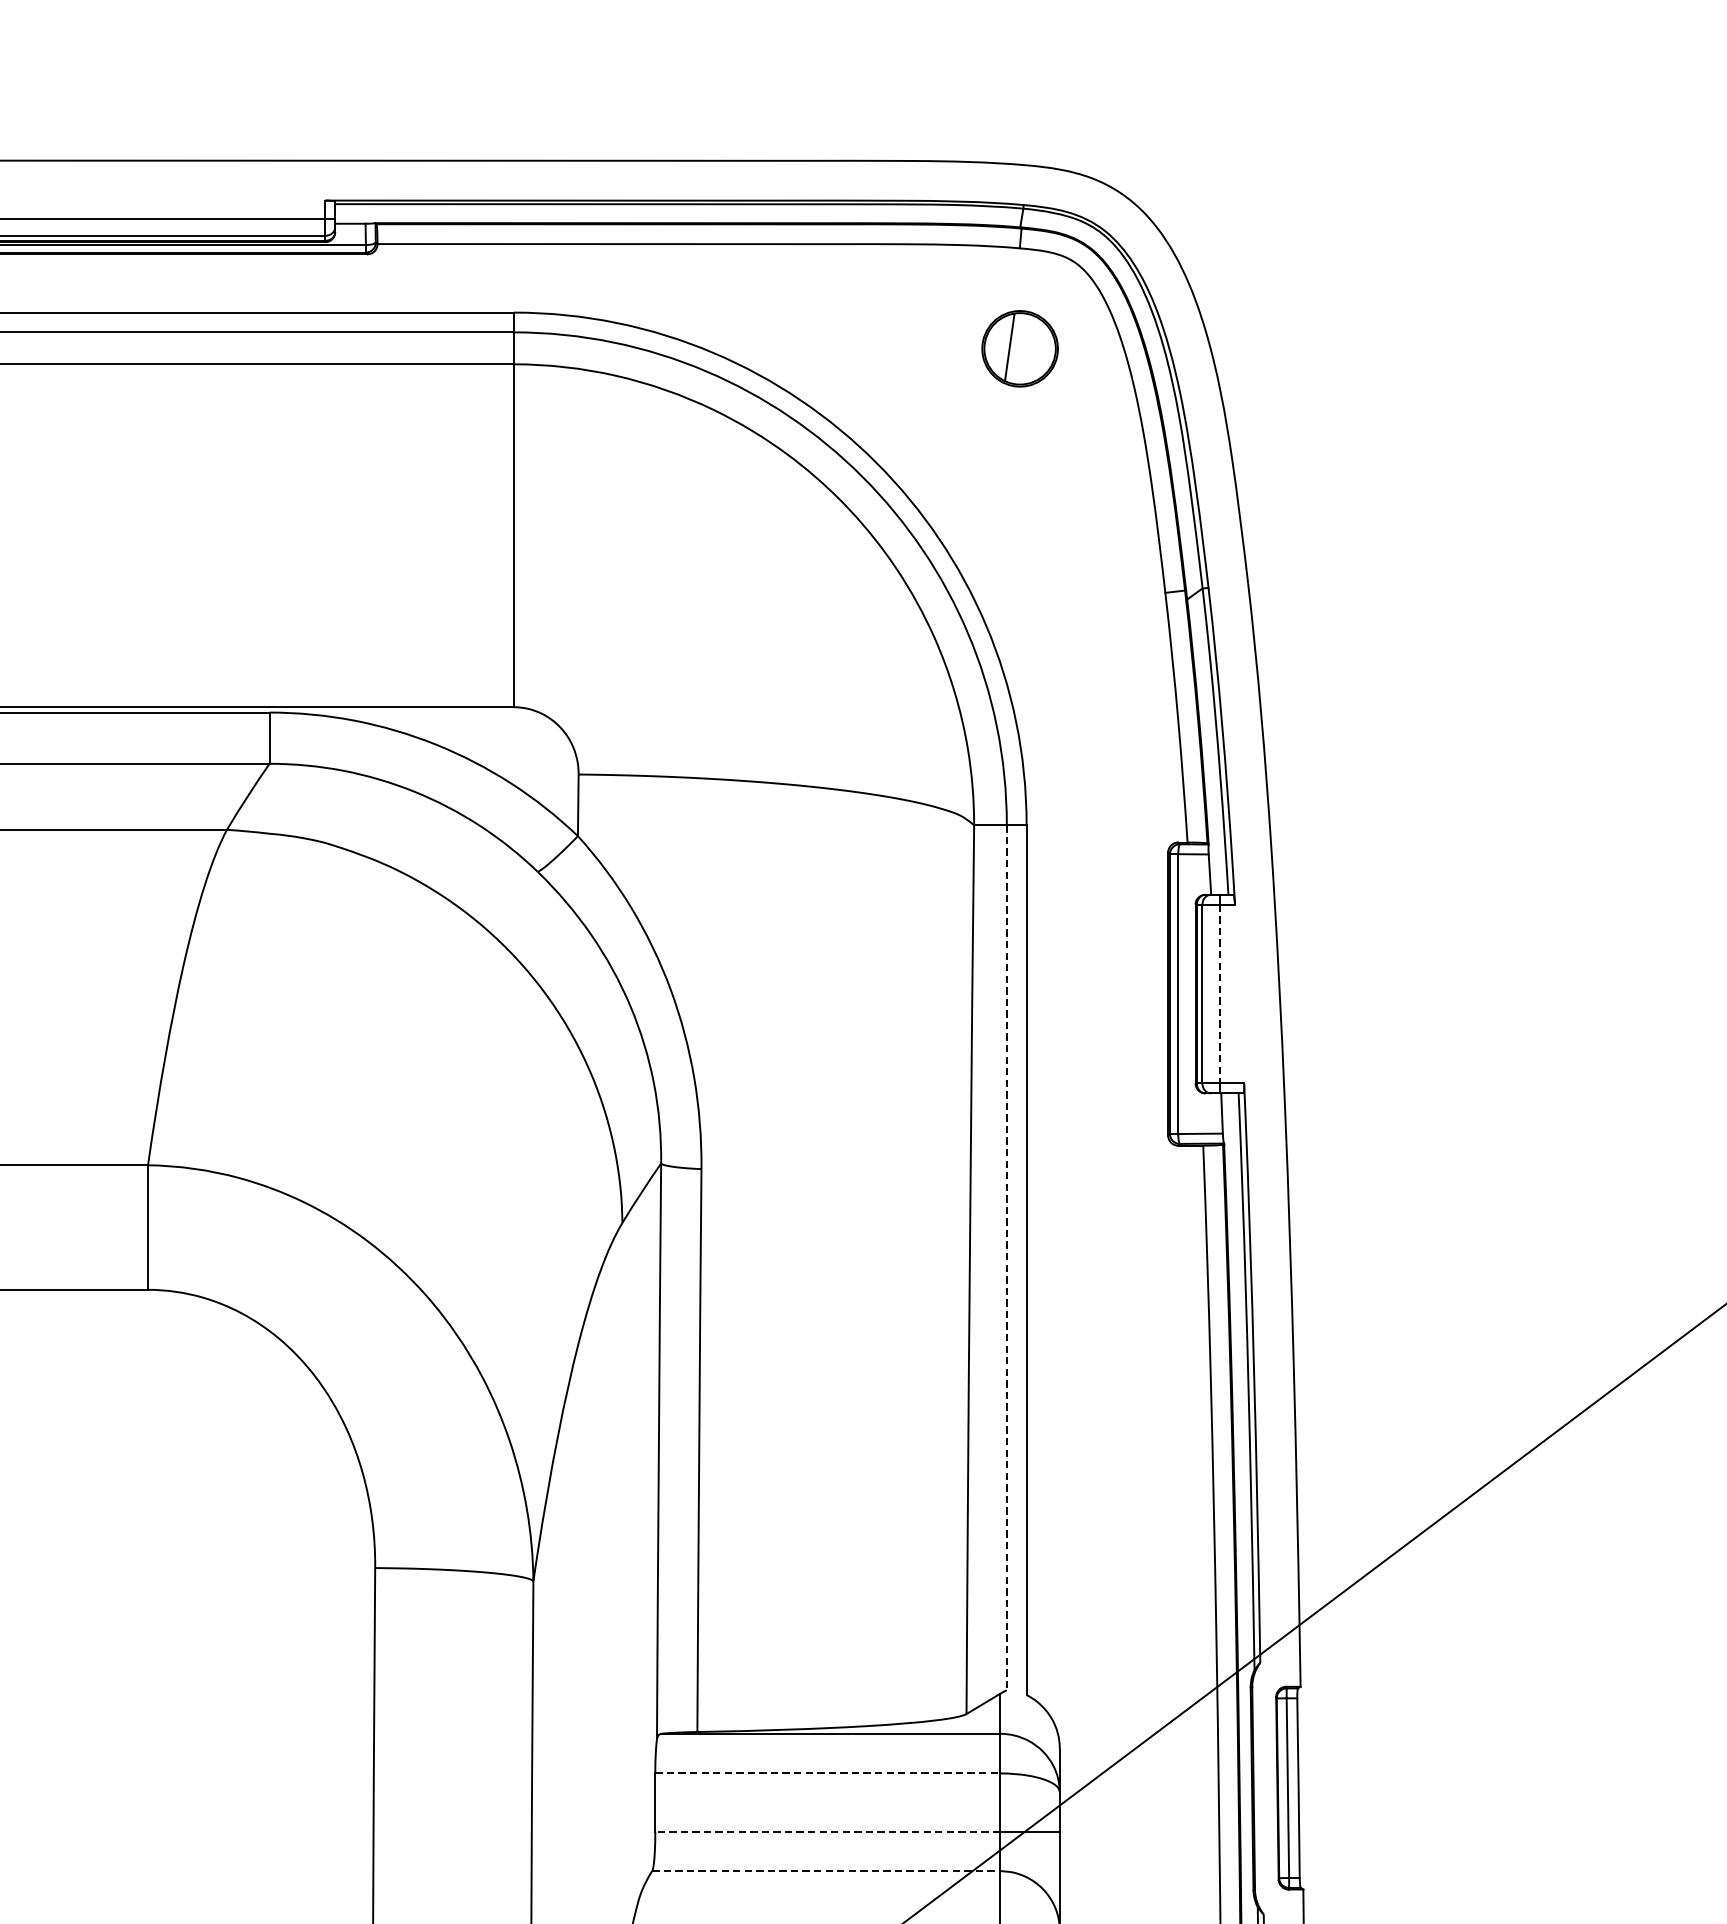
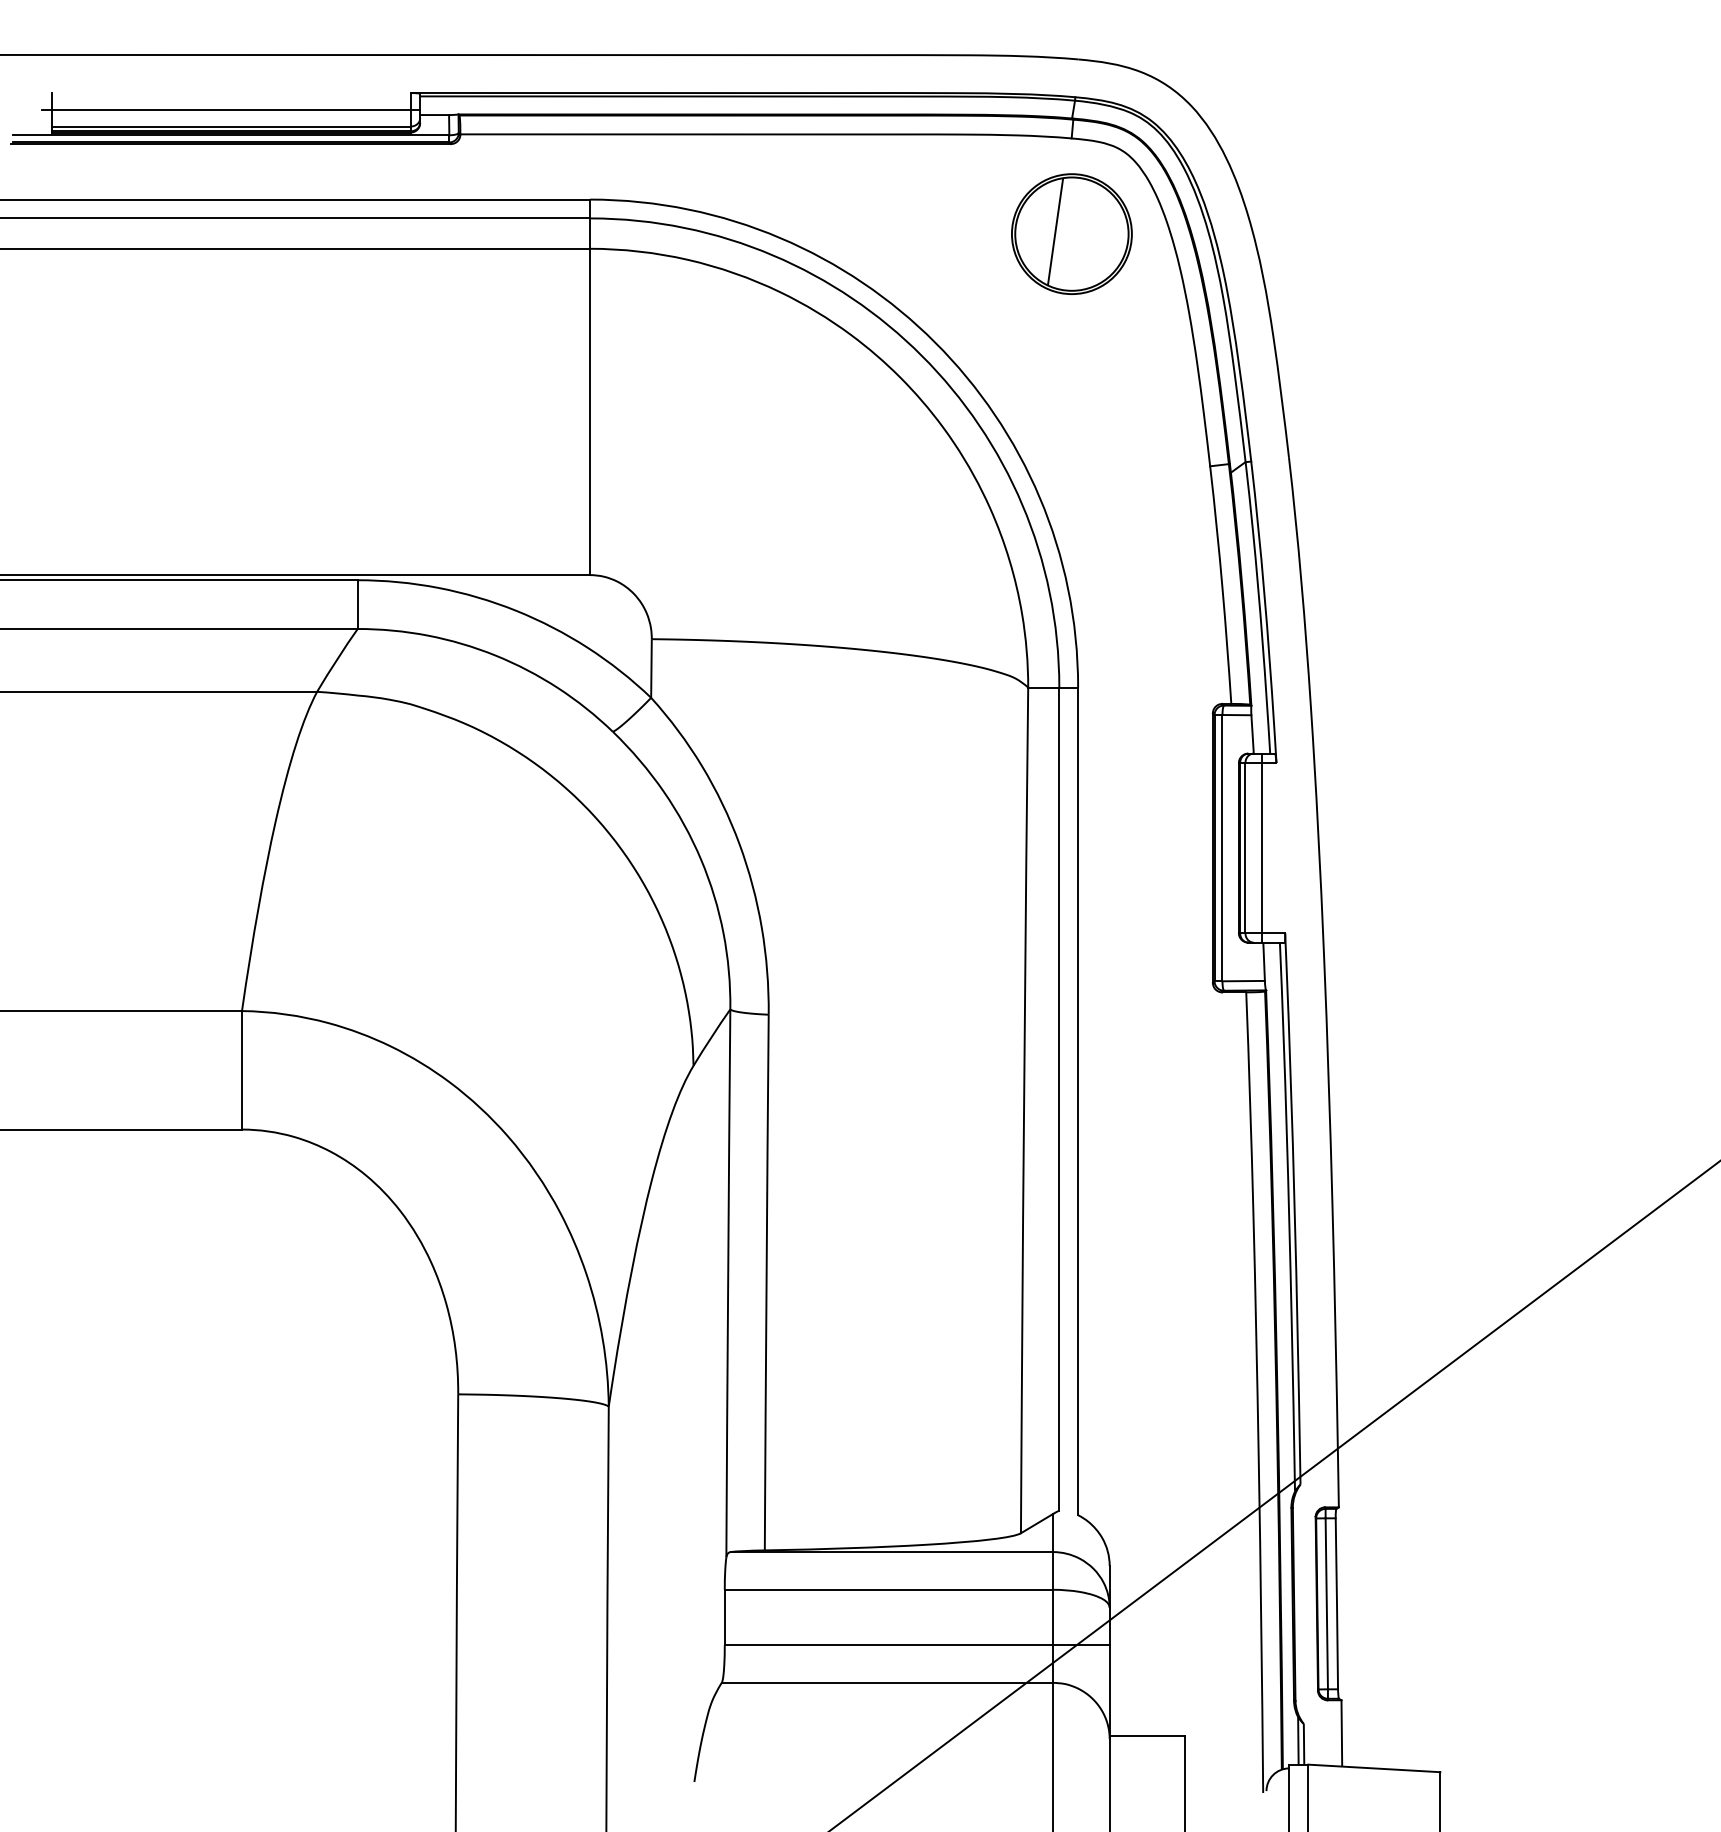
part: (1019, 348) -> (1071, 233), size x1.67
line: (1219, 994) -> (1261, 848), dashed -> solid
line: (1007, 1258) -> (1059, 1099), dashed -> solid
line: (828, 1773) -> (889, 1589), dashed -> solid
line: (827, 1831) -> (888, 1645), dashed -> solid
line: (826, 1870) -> (887, 1682), dashed -> solid

